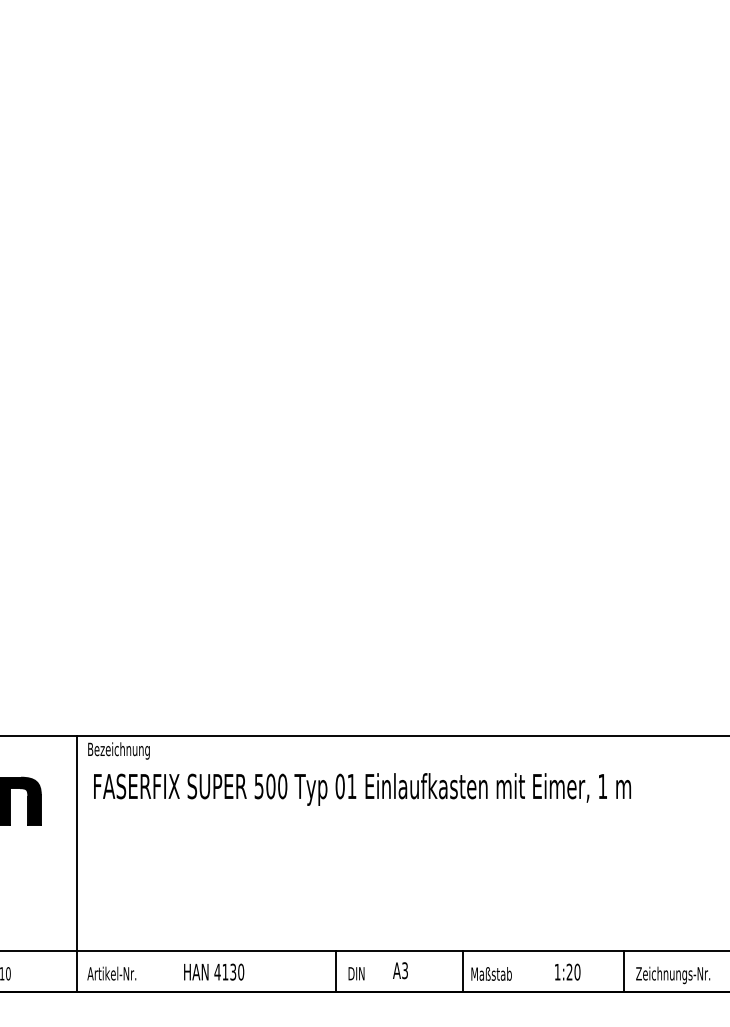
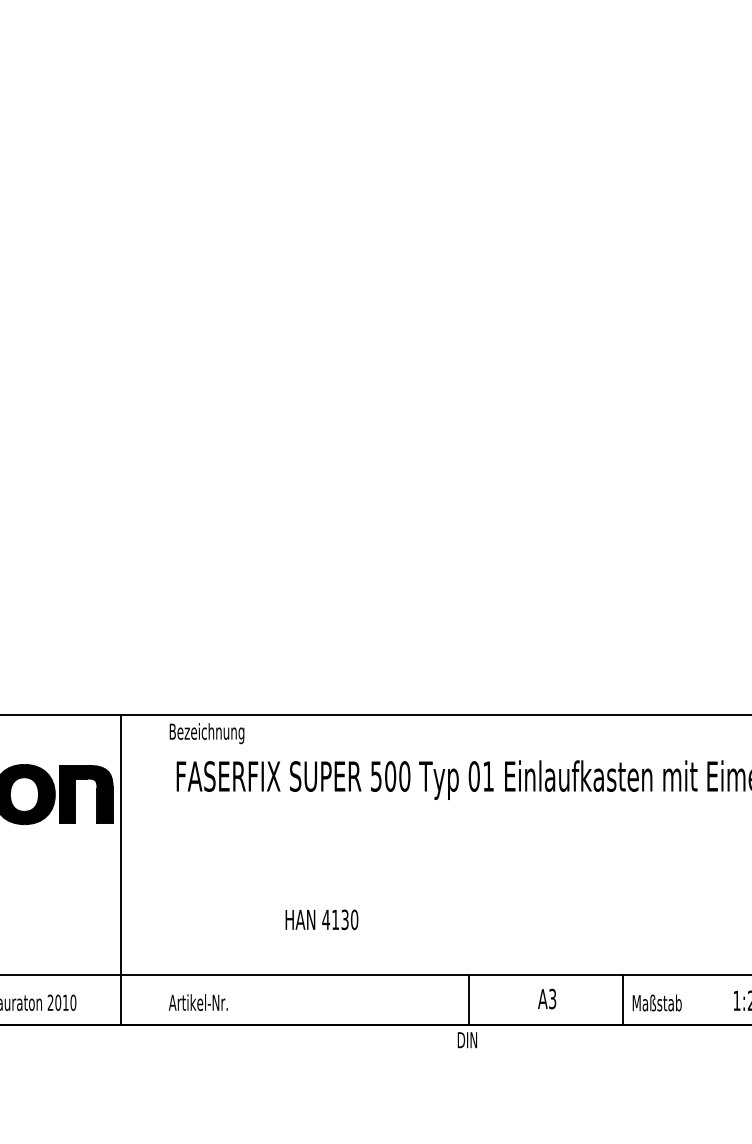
line: (76, 863) -> (120, 869), moved
text: (214, 971) -> (322, 919), moved
text: (356, 973) -> (467, 1039), moved

